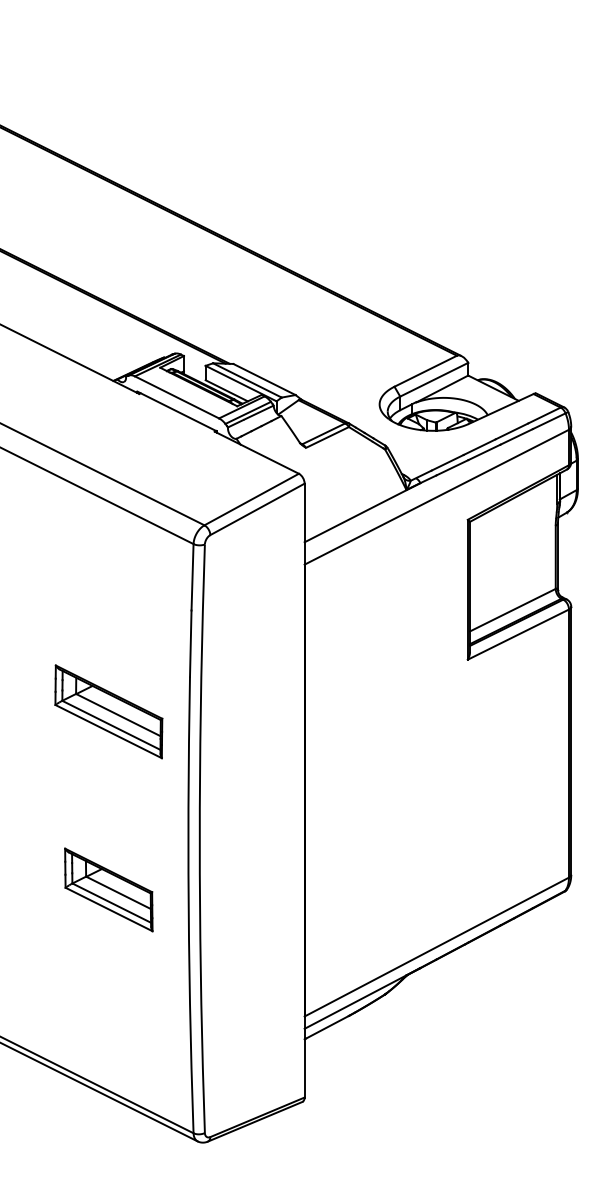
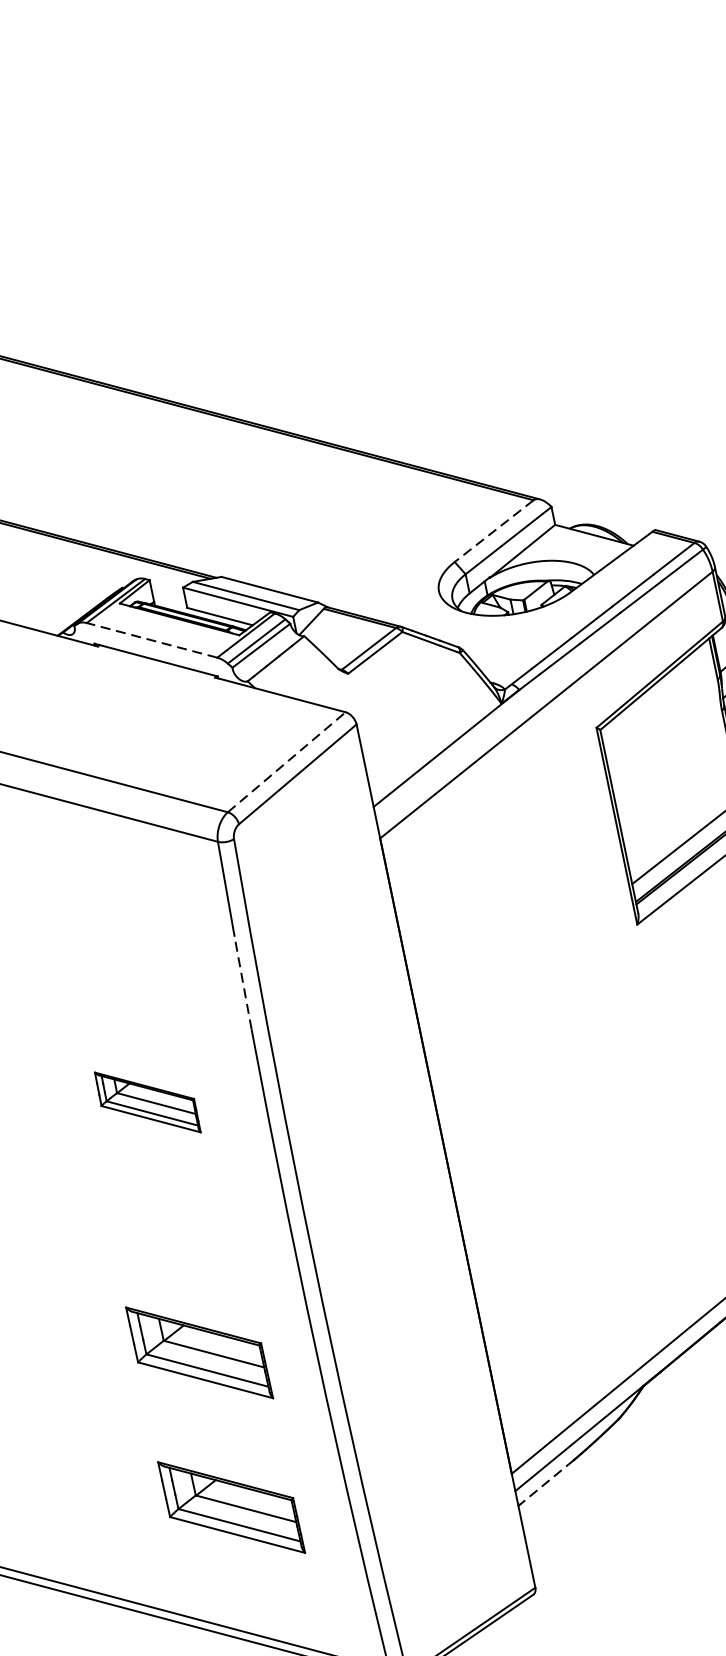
line: (425, 371) -> (493, 531), solid -> dashed
line: (176, 397) -> (151, 640), solid -> dashed
line: (251, 499) -> (286, 762), solid -> dashed
line: (190, 643) -> (242, 982), solid -> dashed
part: (108, 711) -> (147, 1102), size x0.6
part: (108, 999) -> (230, 1507), added
line: (327, 1027) -> (547, 1482), solid -> dashed

